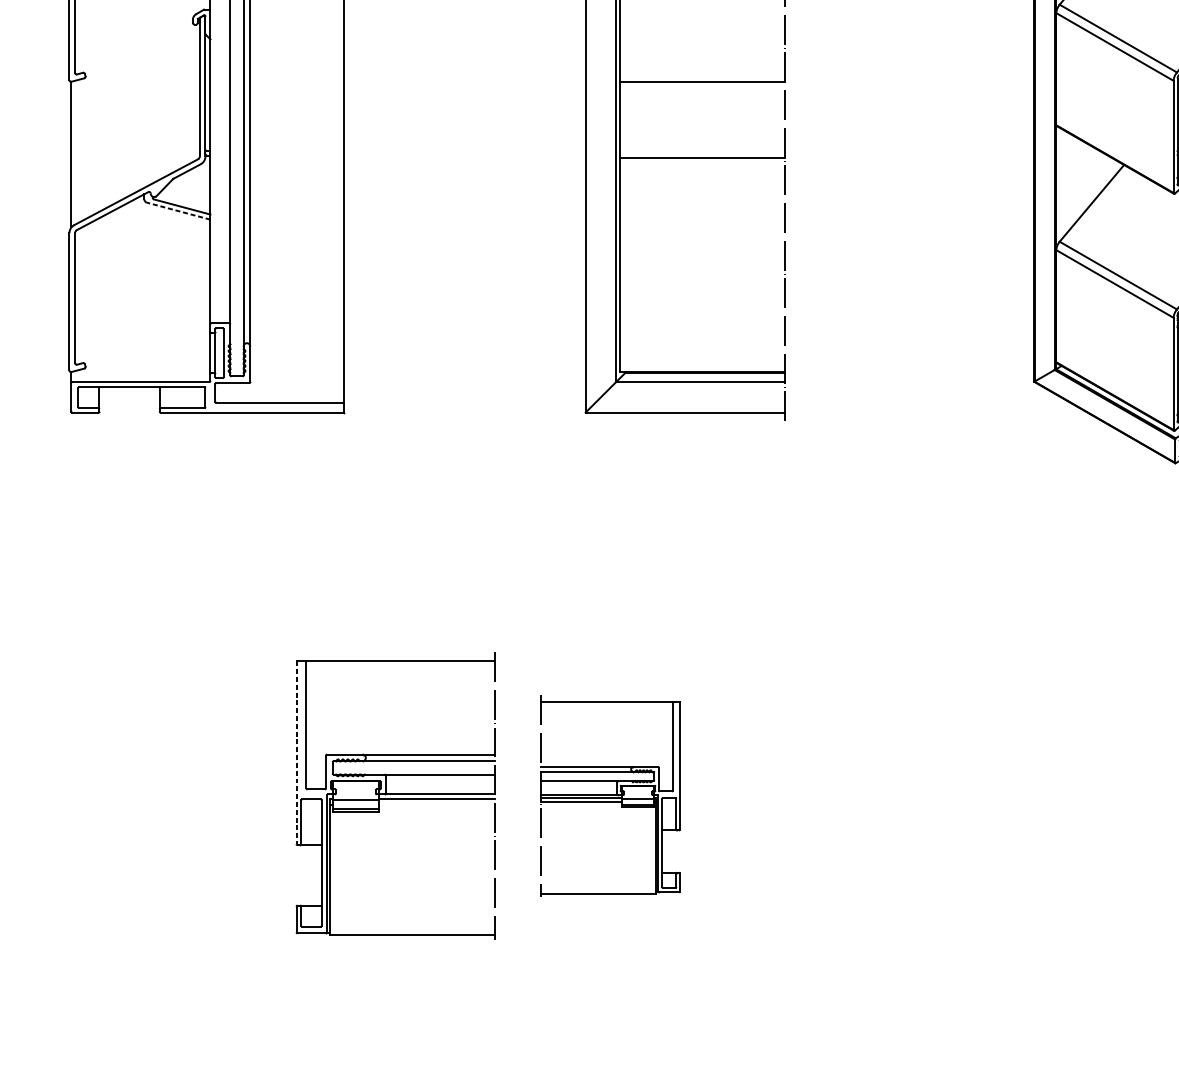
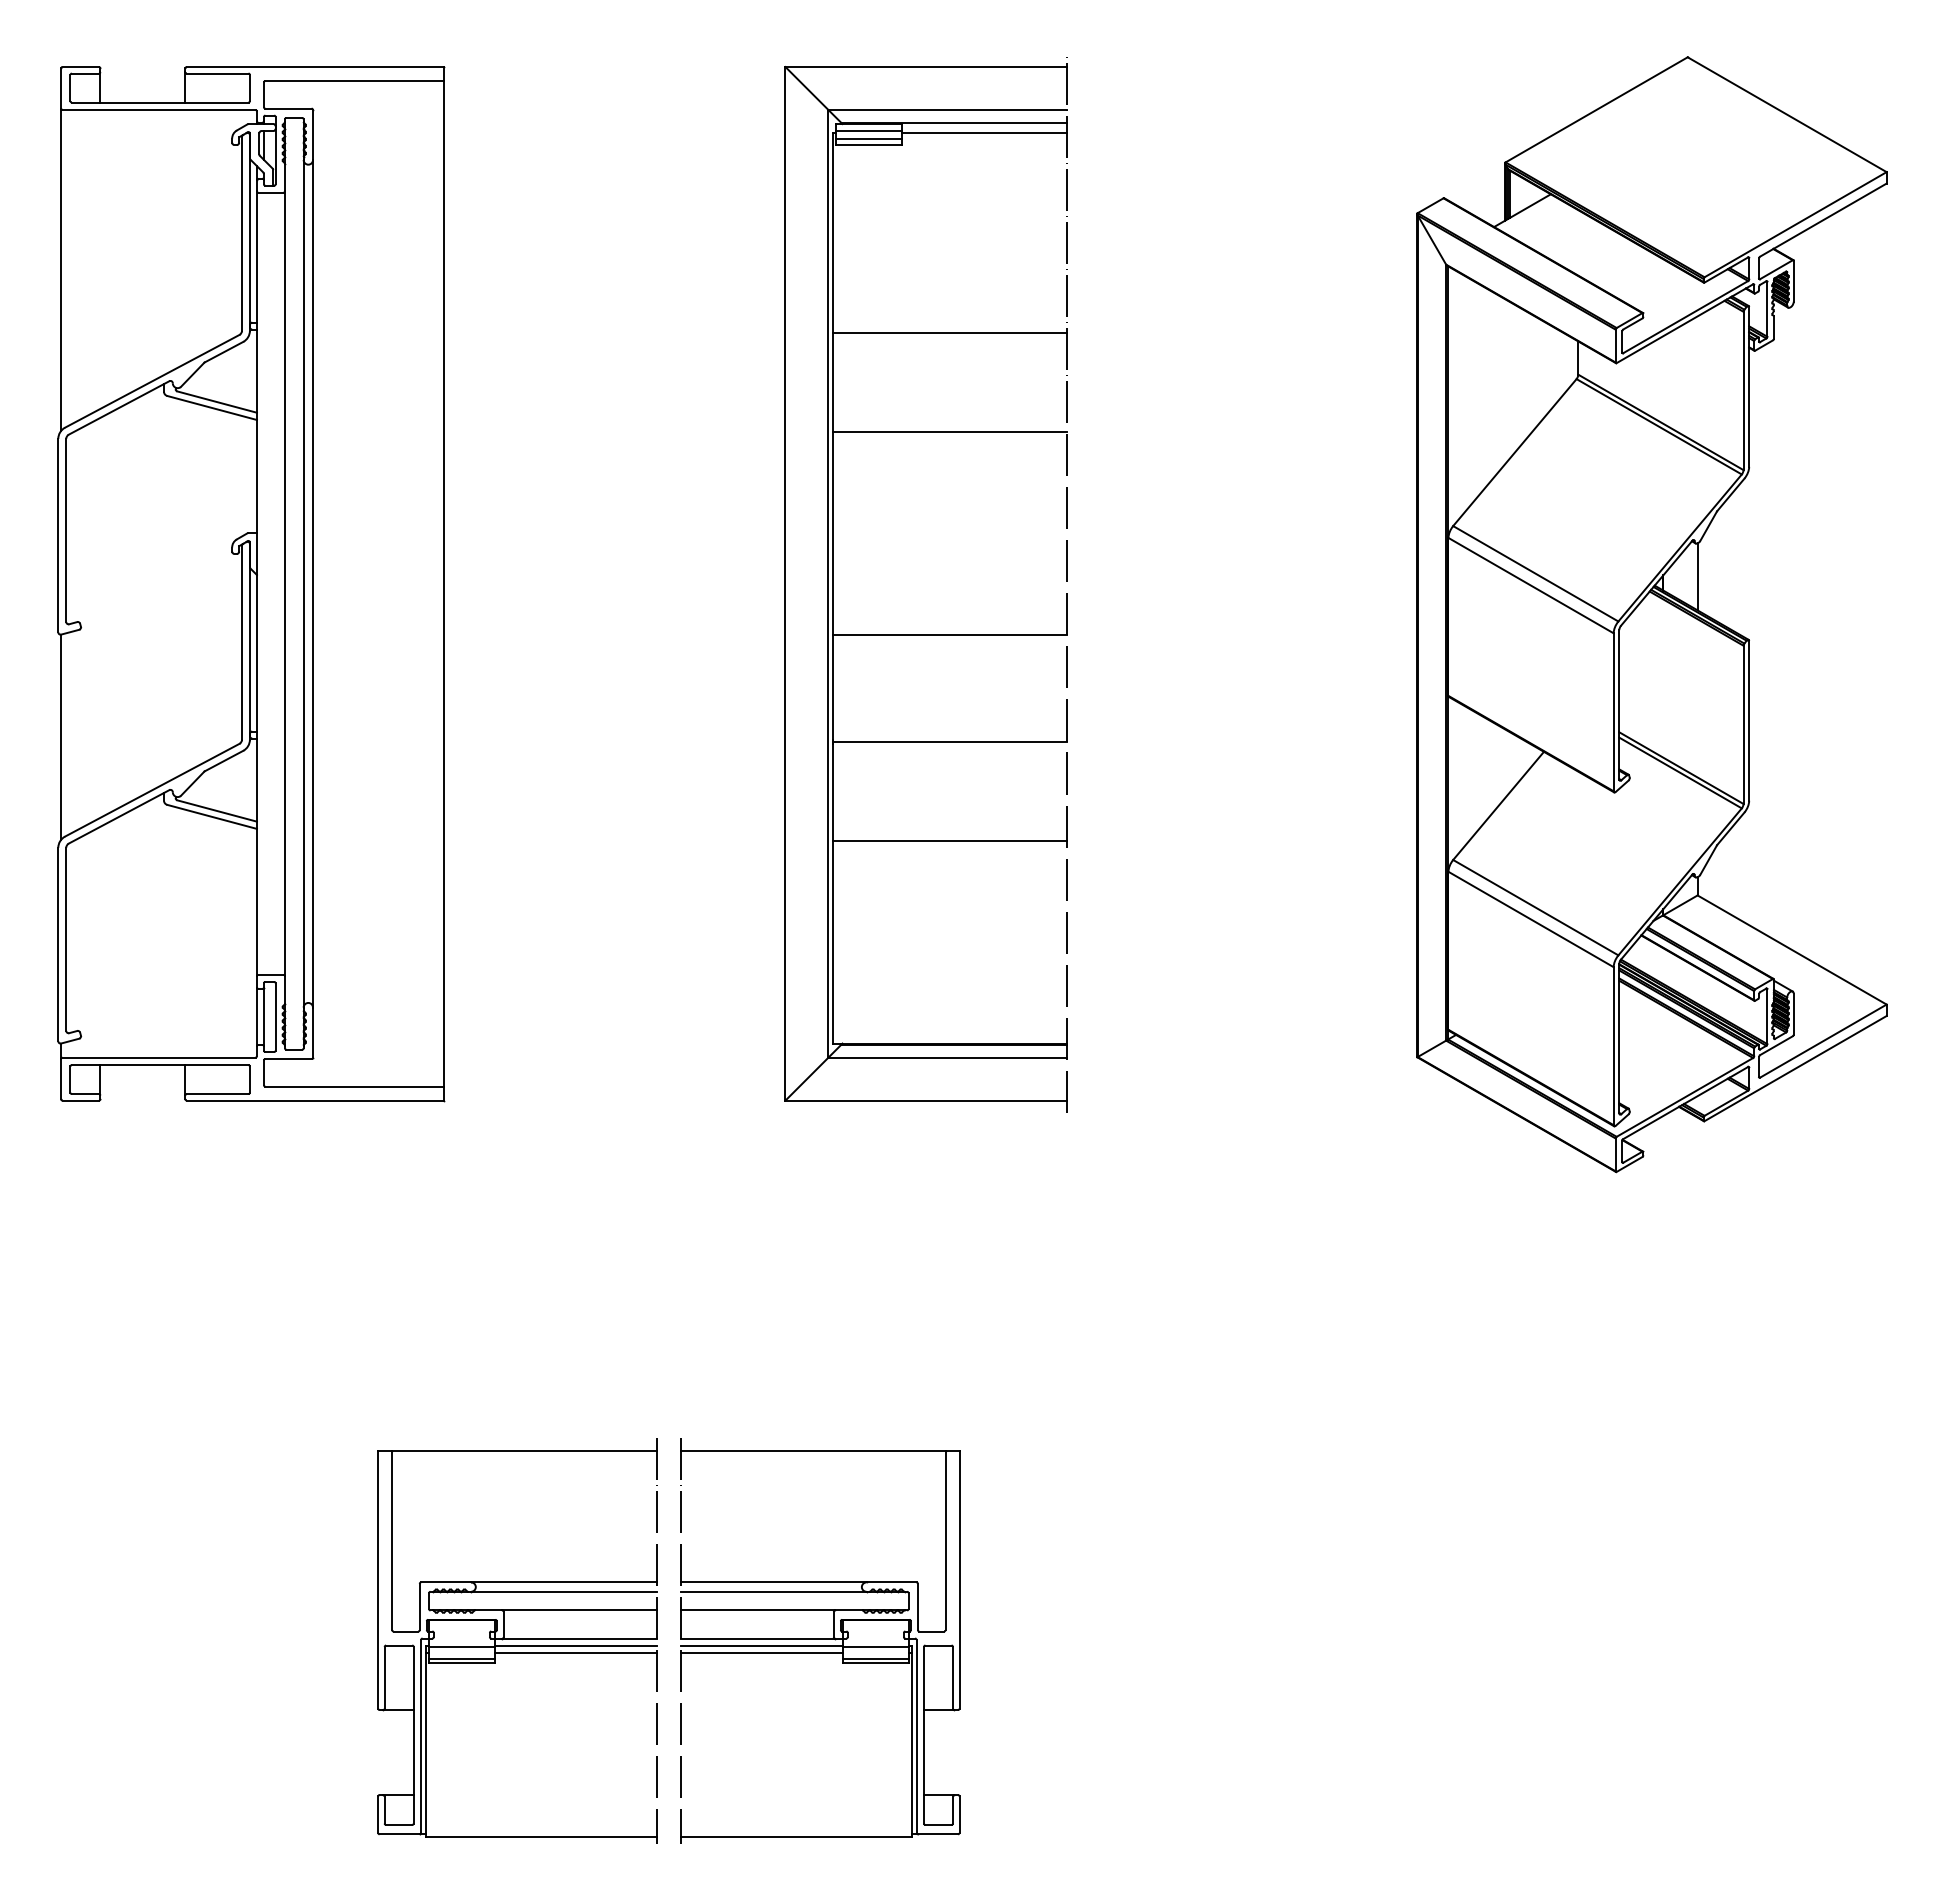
line: (178, 210) -> (211, 816), dashed -> solid
line: (702, 228) -> (949, 841), added
line: (296, 752) -> (378, 1579), dashed -> solid
part: (610, 795) -> (820, 1640), size x1.43
line: (436, 805) -> (575, 1653), added

